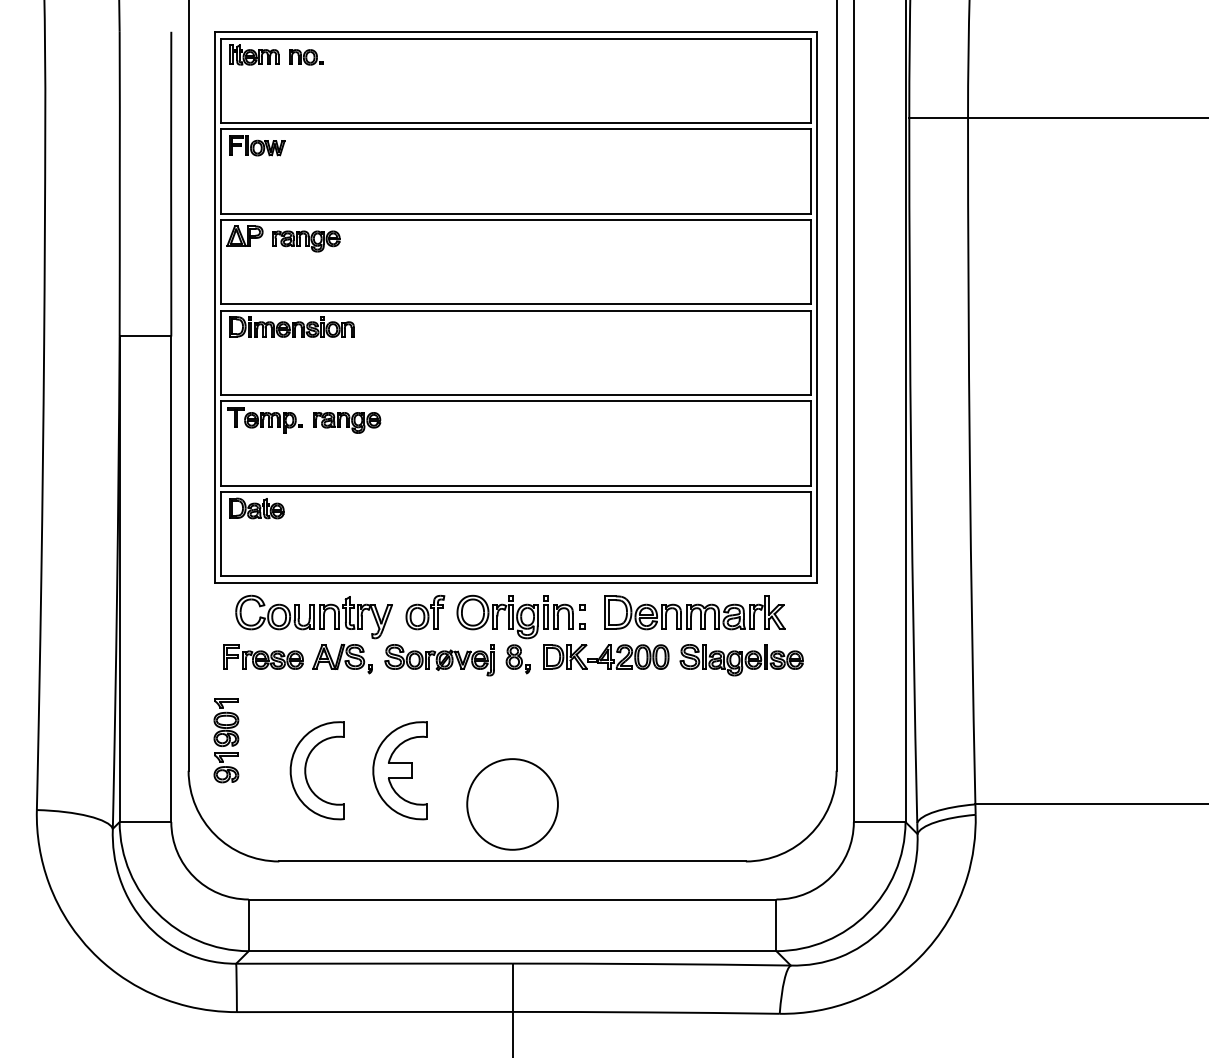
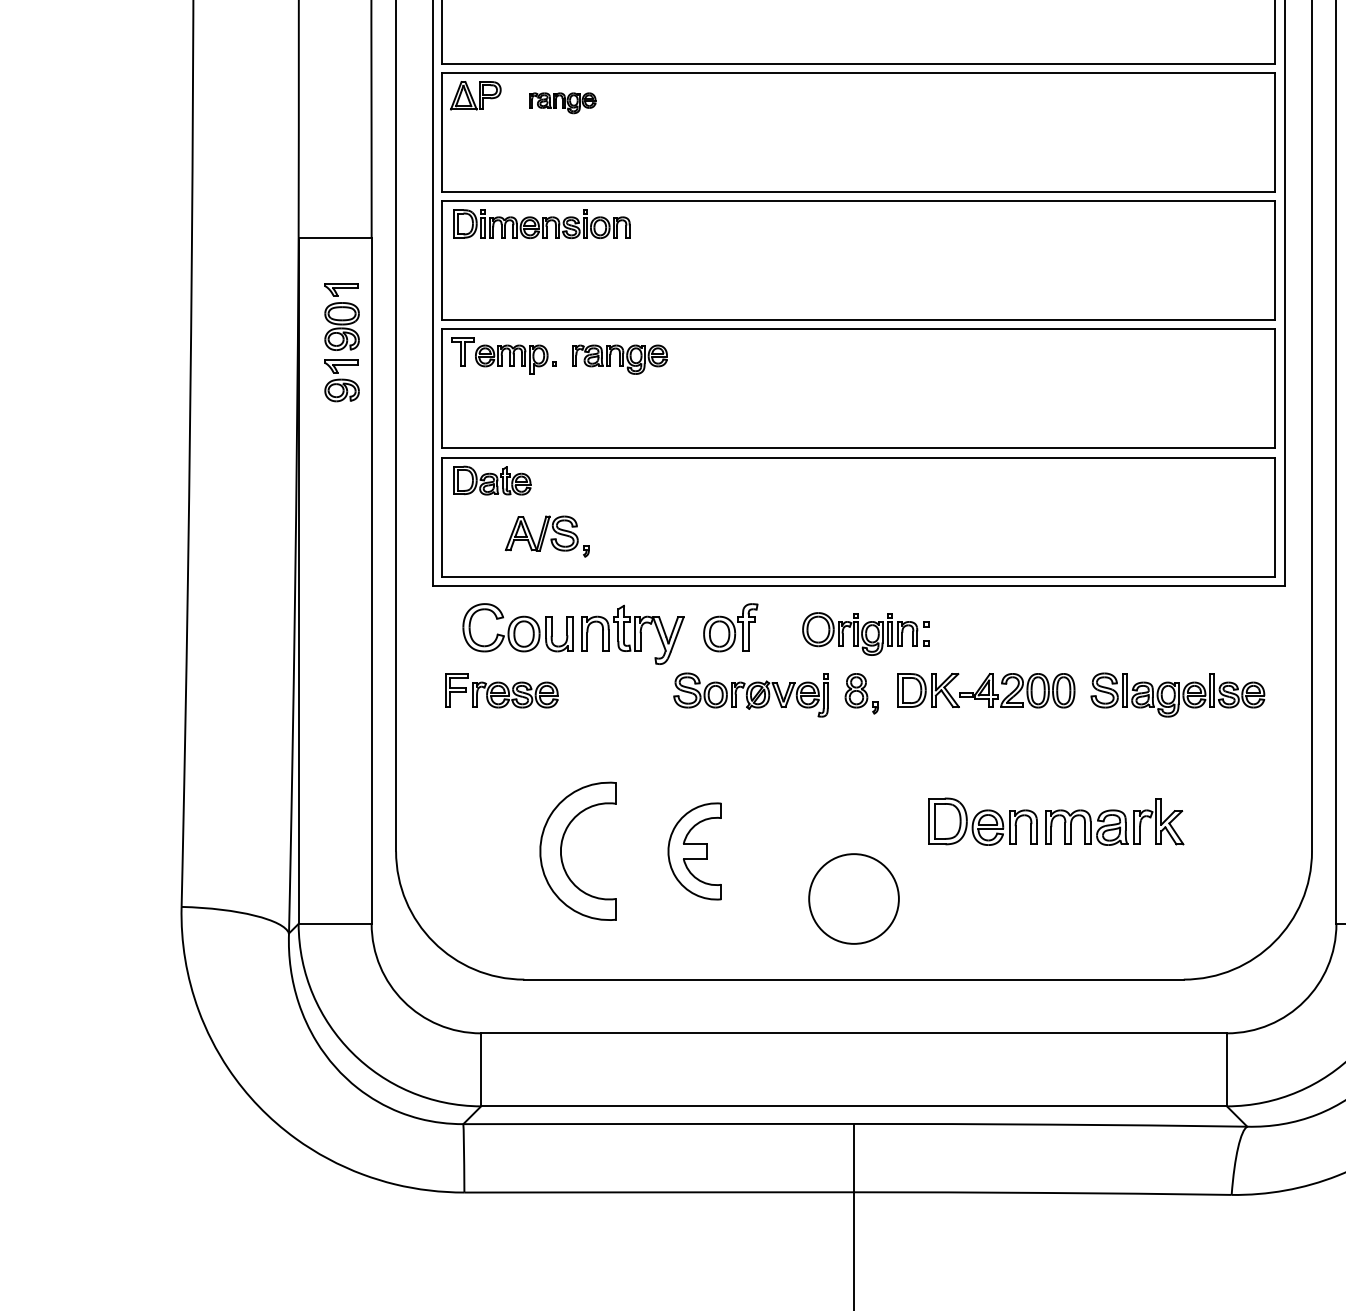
part: (306, 241) -> (562, 103), size x0.7
part: (694, 612) -> (1056, 821), moved
part: (520, 616) -> (865, 633), size x0.7
part: (342, 658) -> (547, 535), moved
part: (226, 740) -> (342, 342), moved
part: (399, 770) -> (694, 851), size x0.7
circle: (512, 804) -> (853, 899), size x0.7

